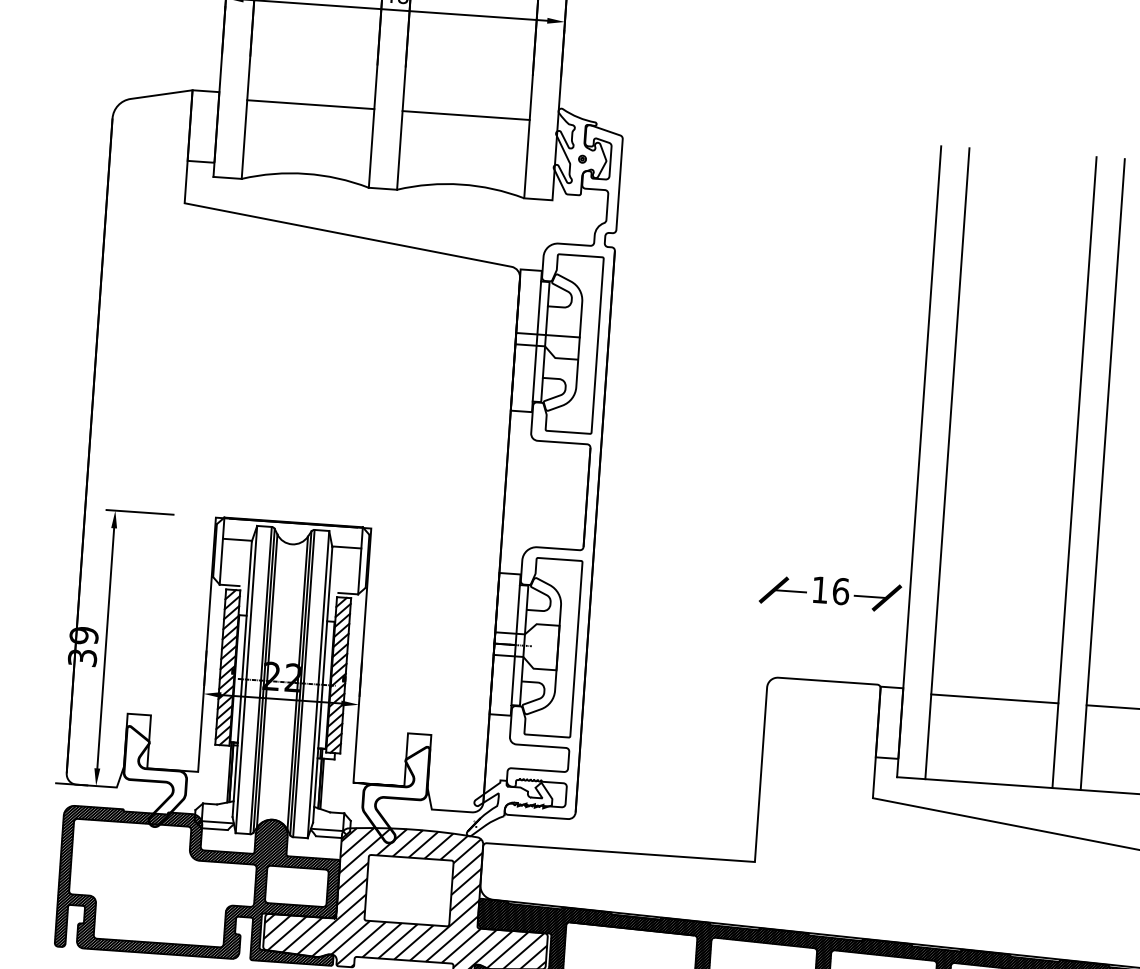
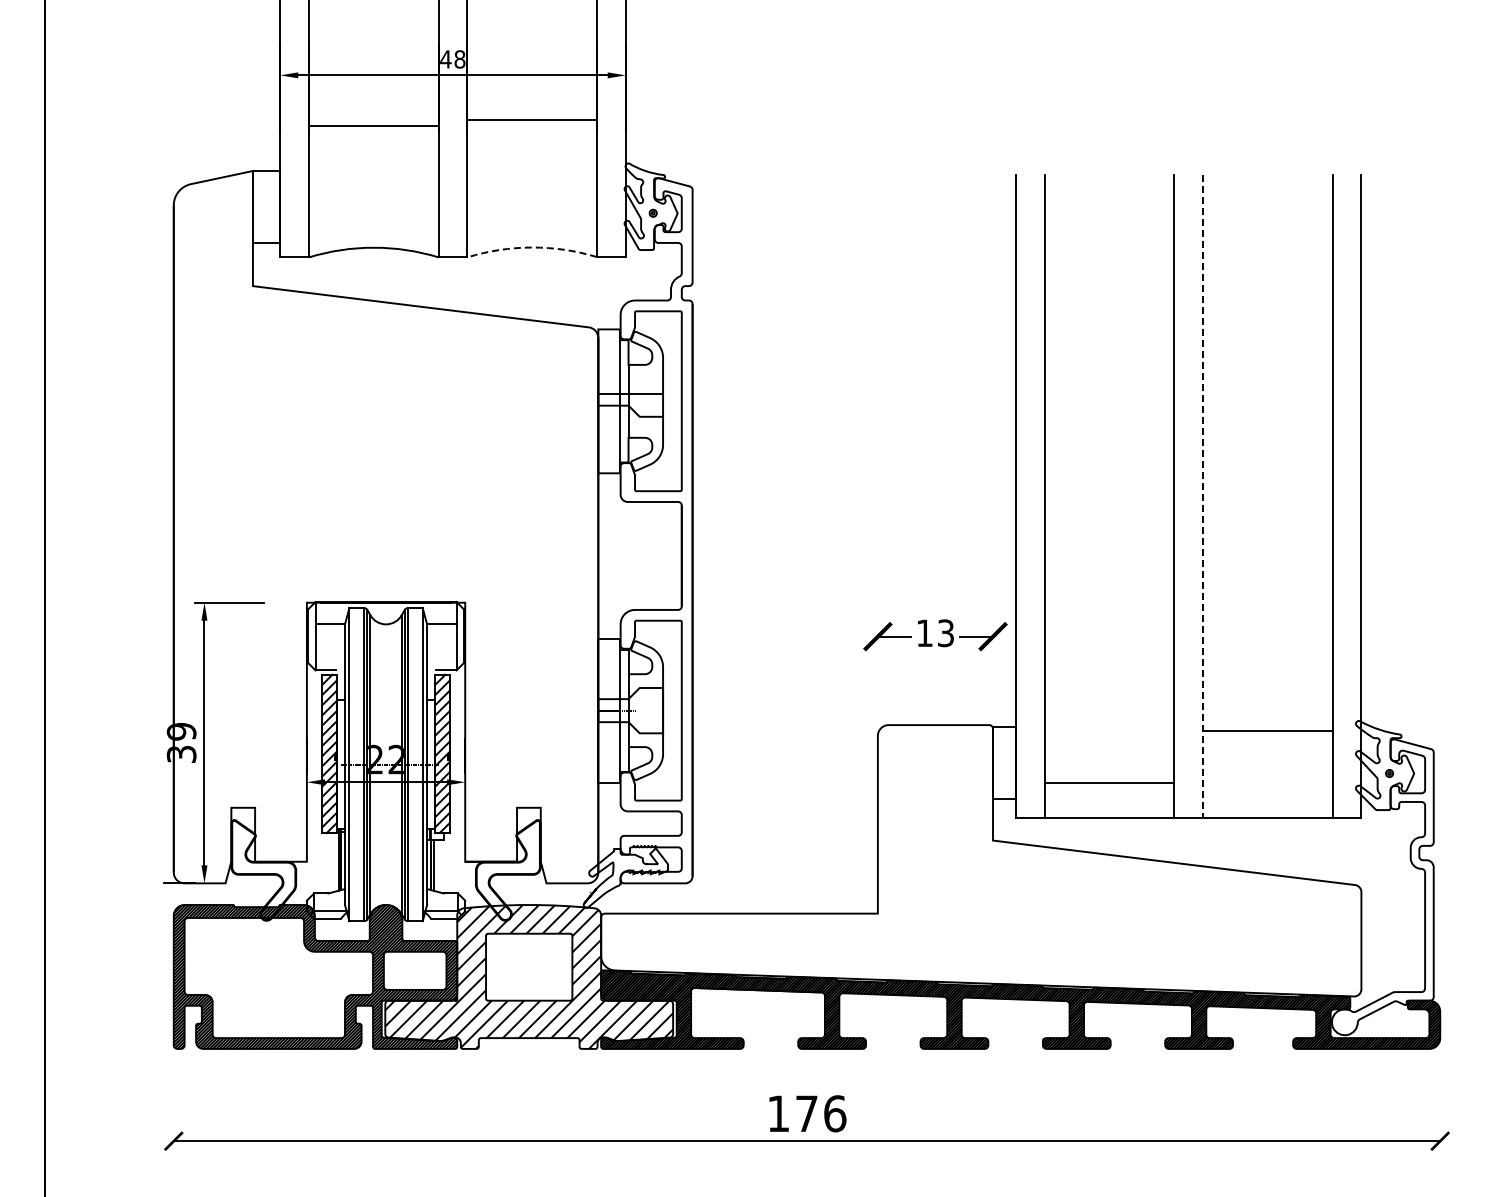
line: (310, 104) -> (373, 126), moved
line: (465, 115) -> (531, 120), moved
arc: (461, 184) -> (532, 247), solid -> dashed
line: (1103, 474) -> (1203, 496), solid -> dashed
text: (840, 591) -> (945, 633), 16 -> 13
line: (994, 699) -> (1109, 783), moved

